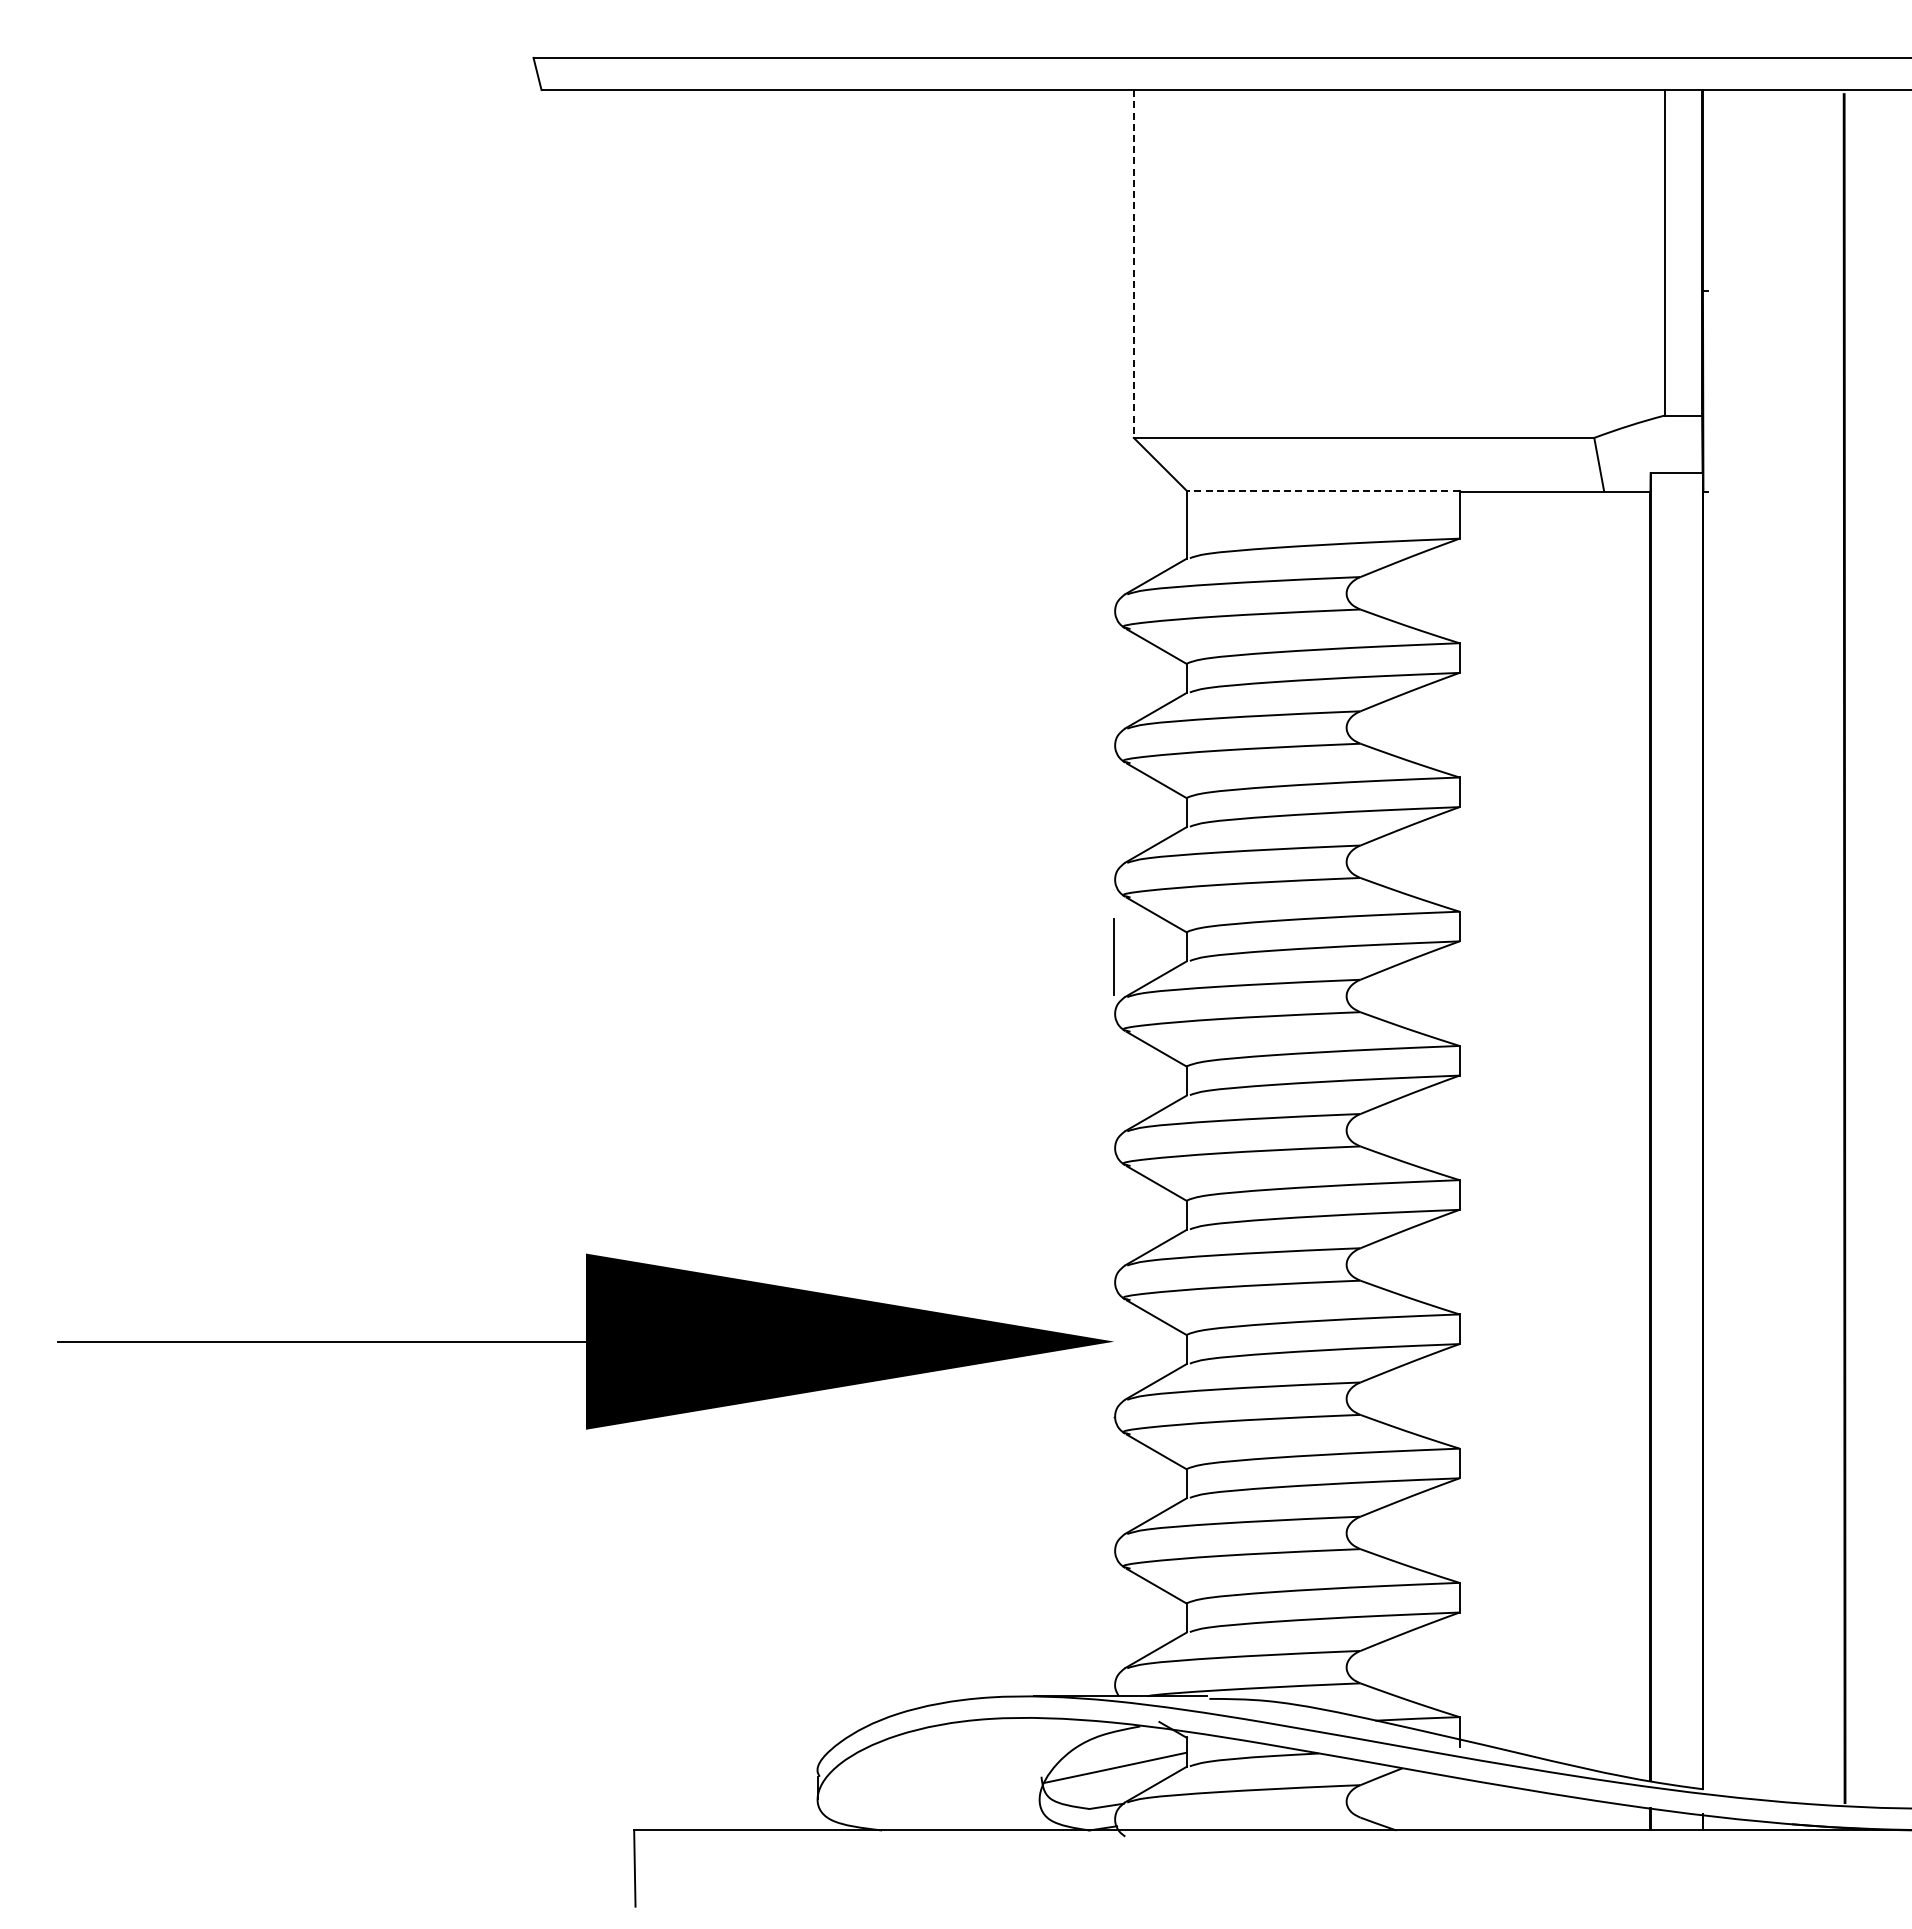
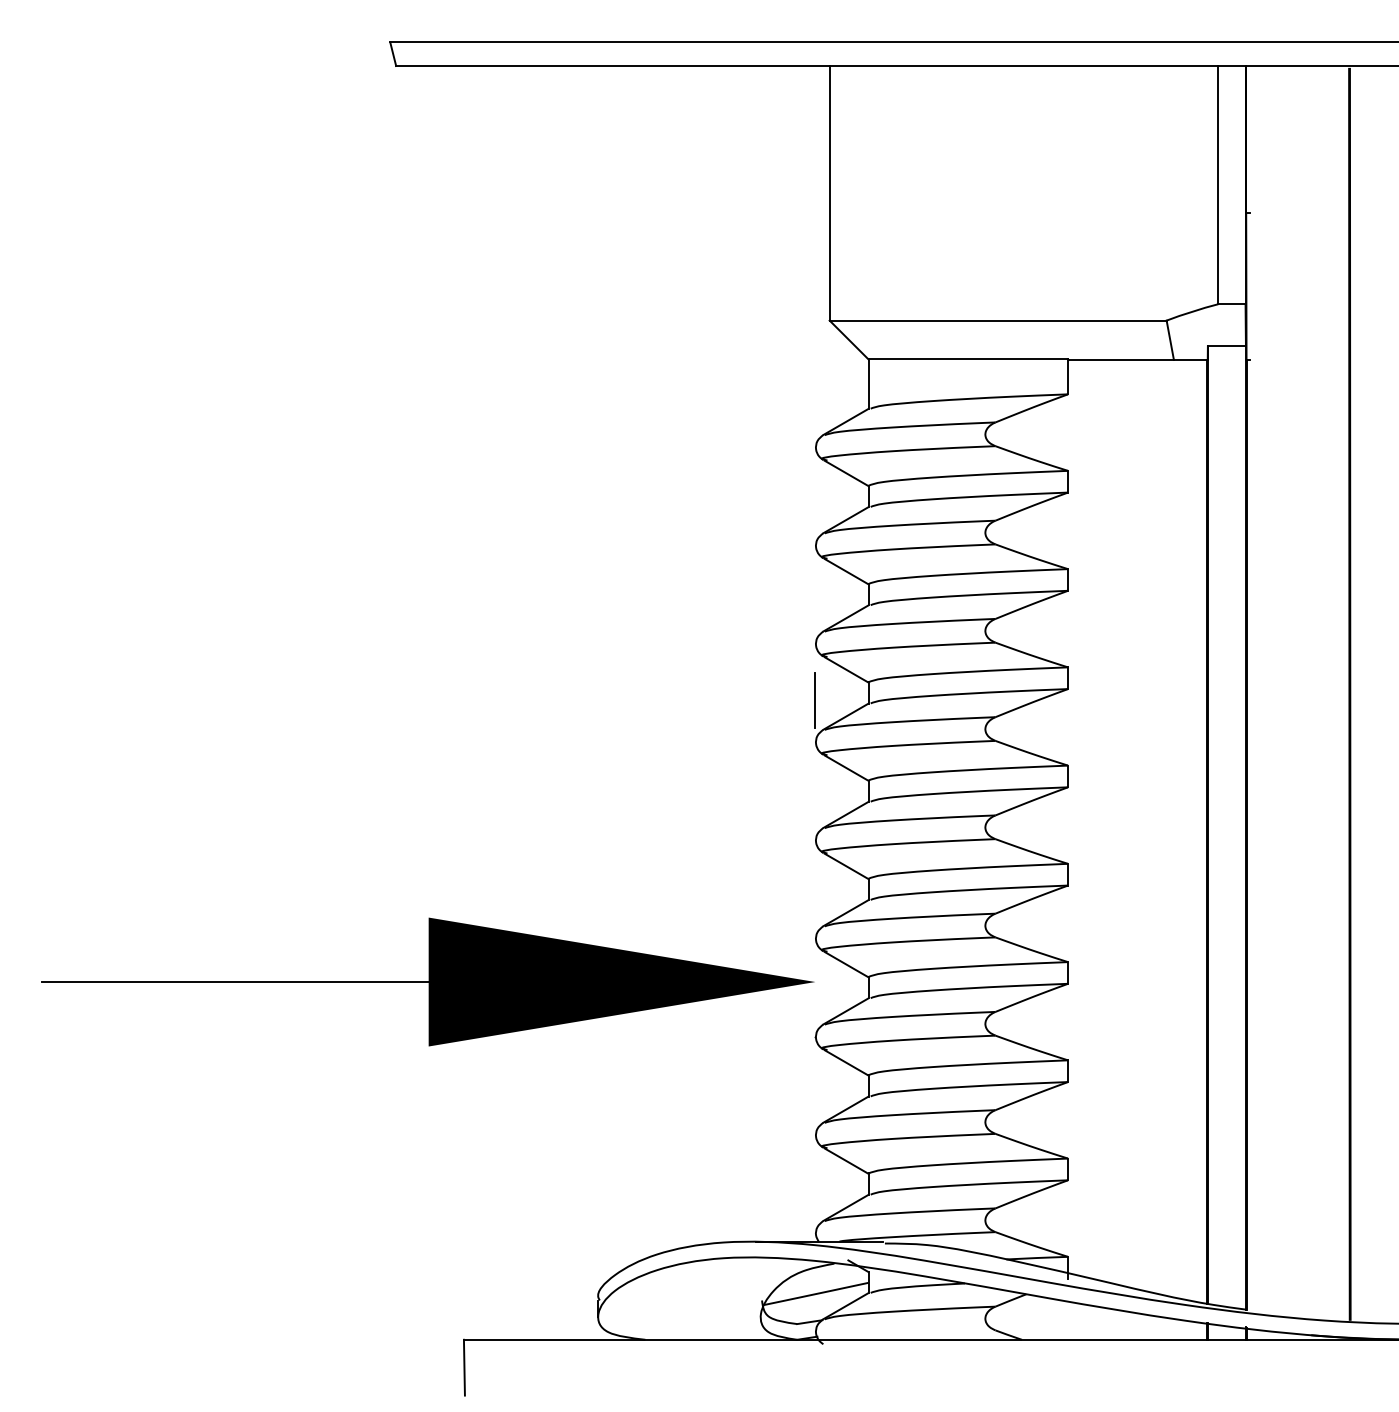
line: (1133, 264) -> (829, 193), dashed -> solid
line: (1322, 491) -> (967, 359), dashed -> solid

